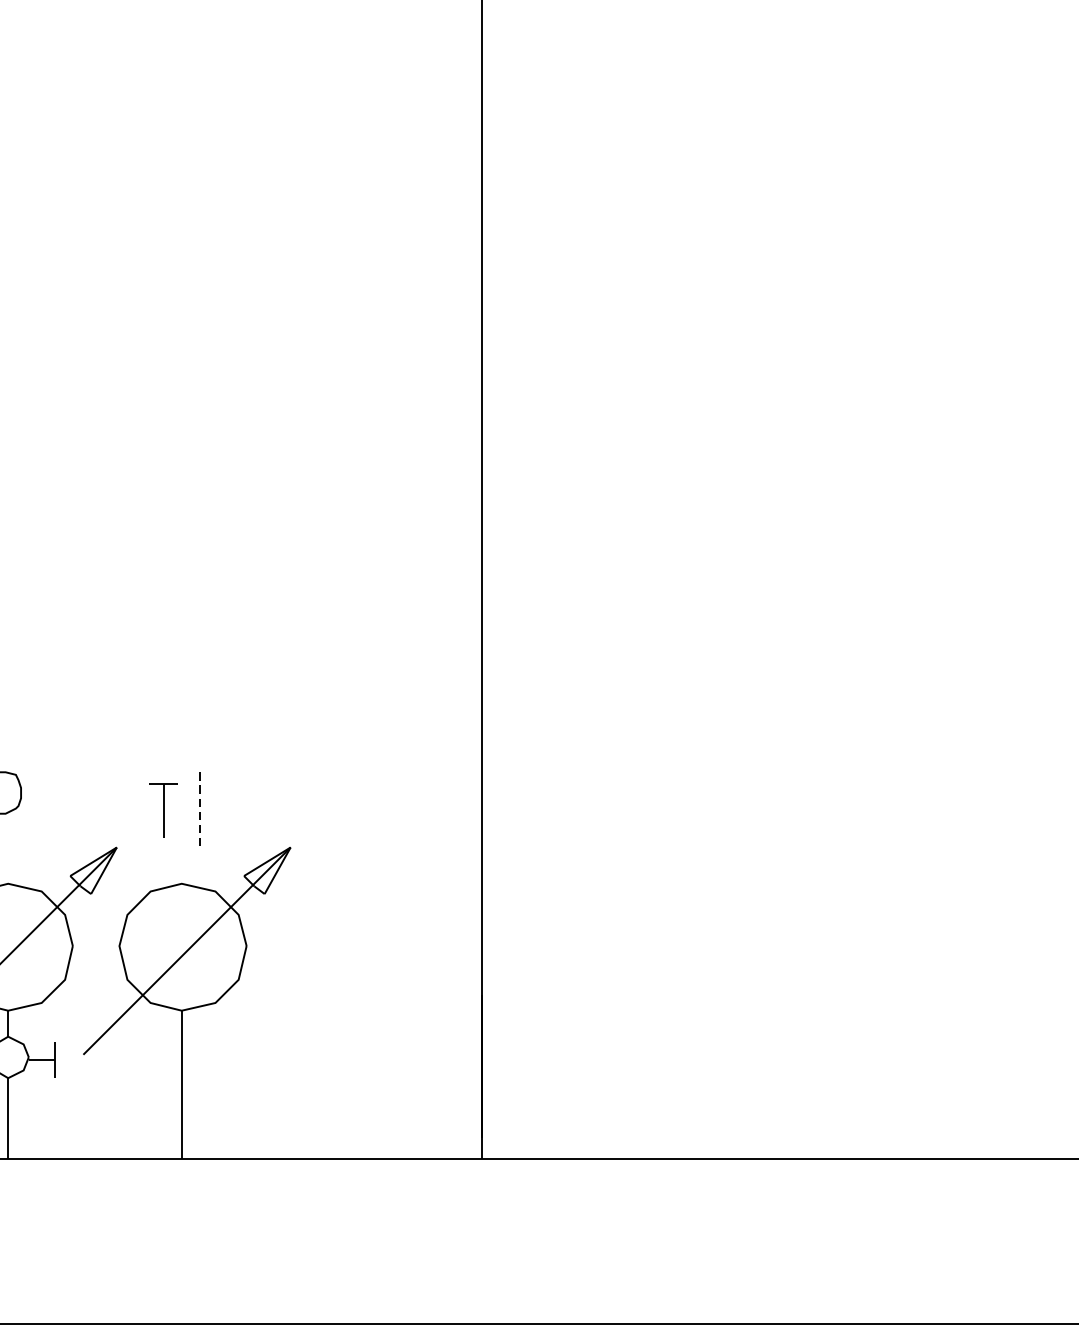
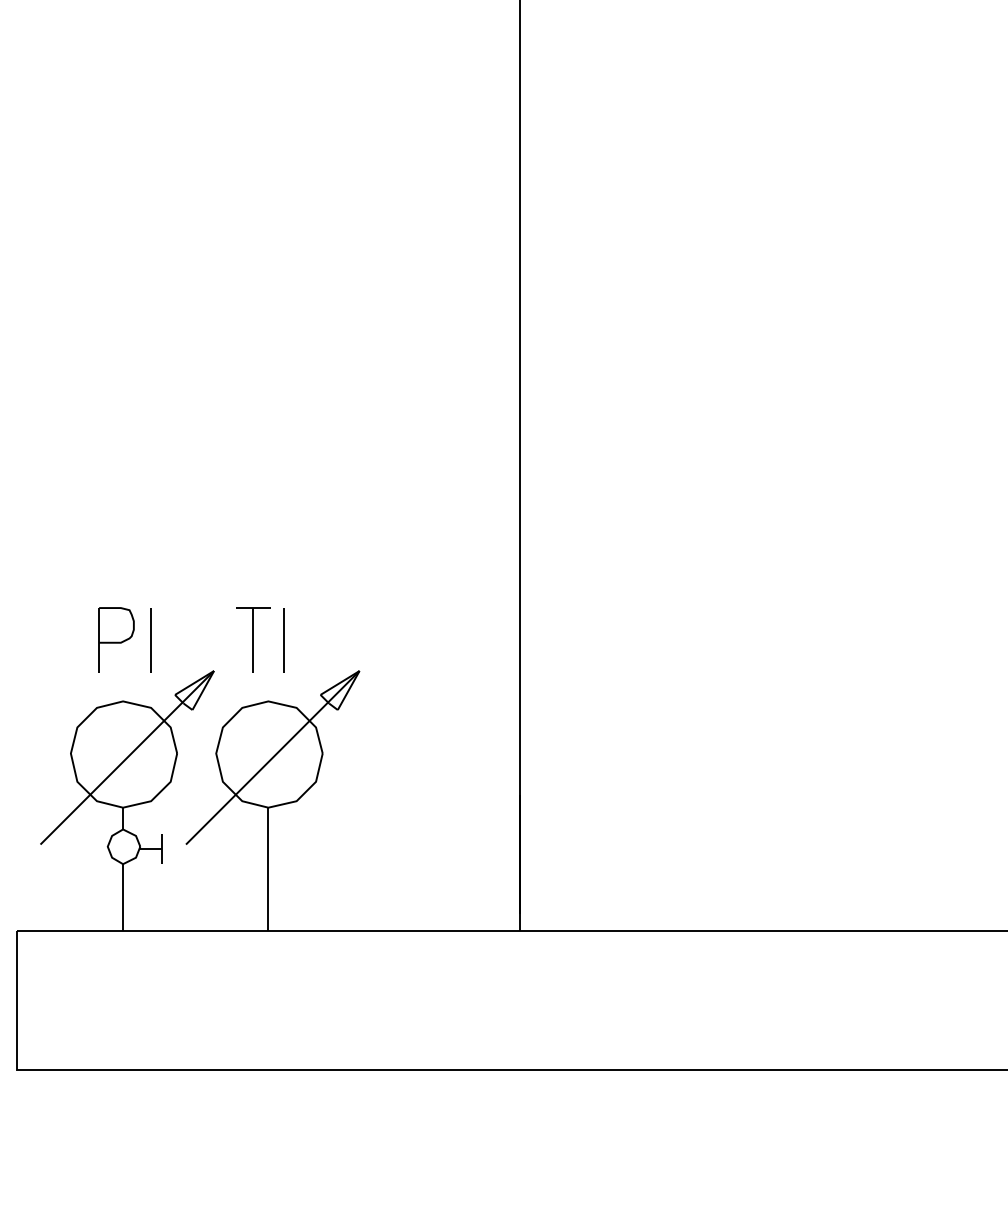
part: (163, 809) -> (253, 639), size x1.43
line: (40, 811) -> (150, 640), added
line: (199, 811) -> (283, 640), dashed -> solid

